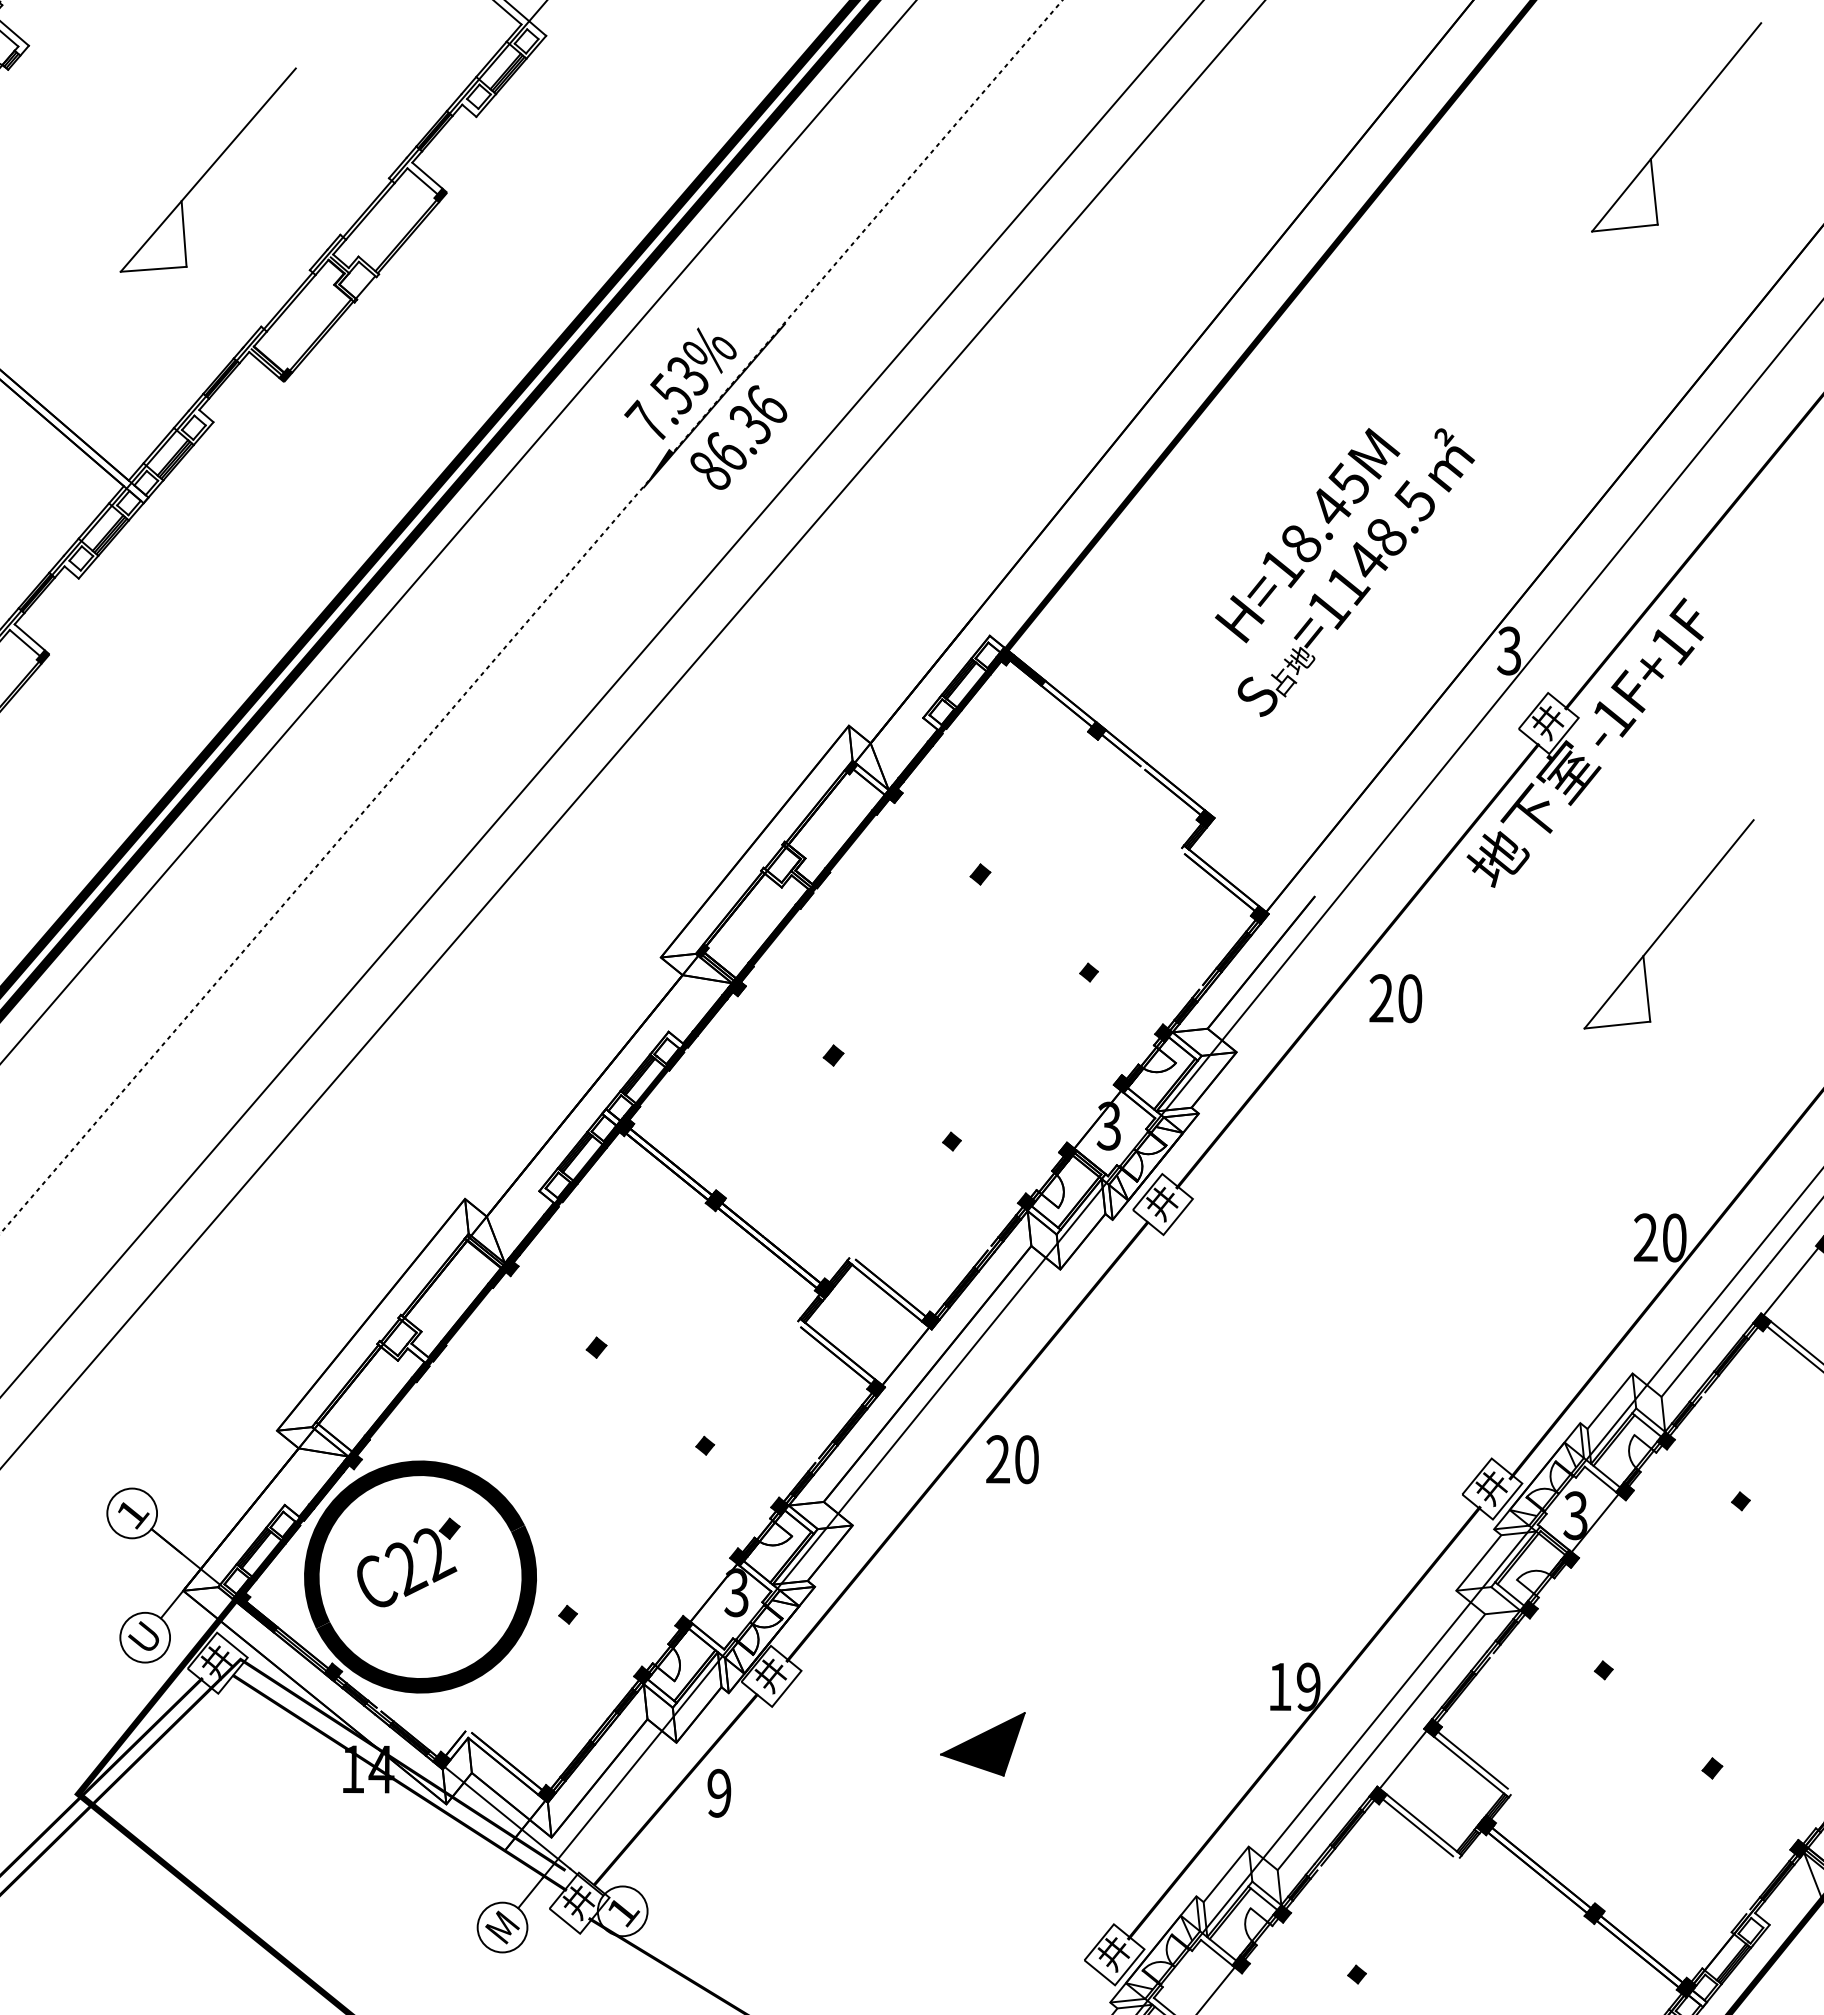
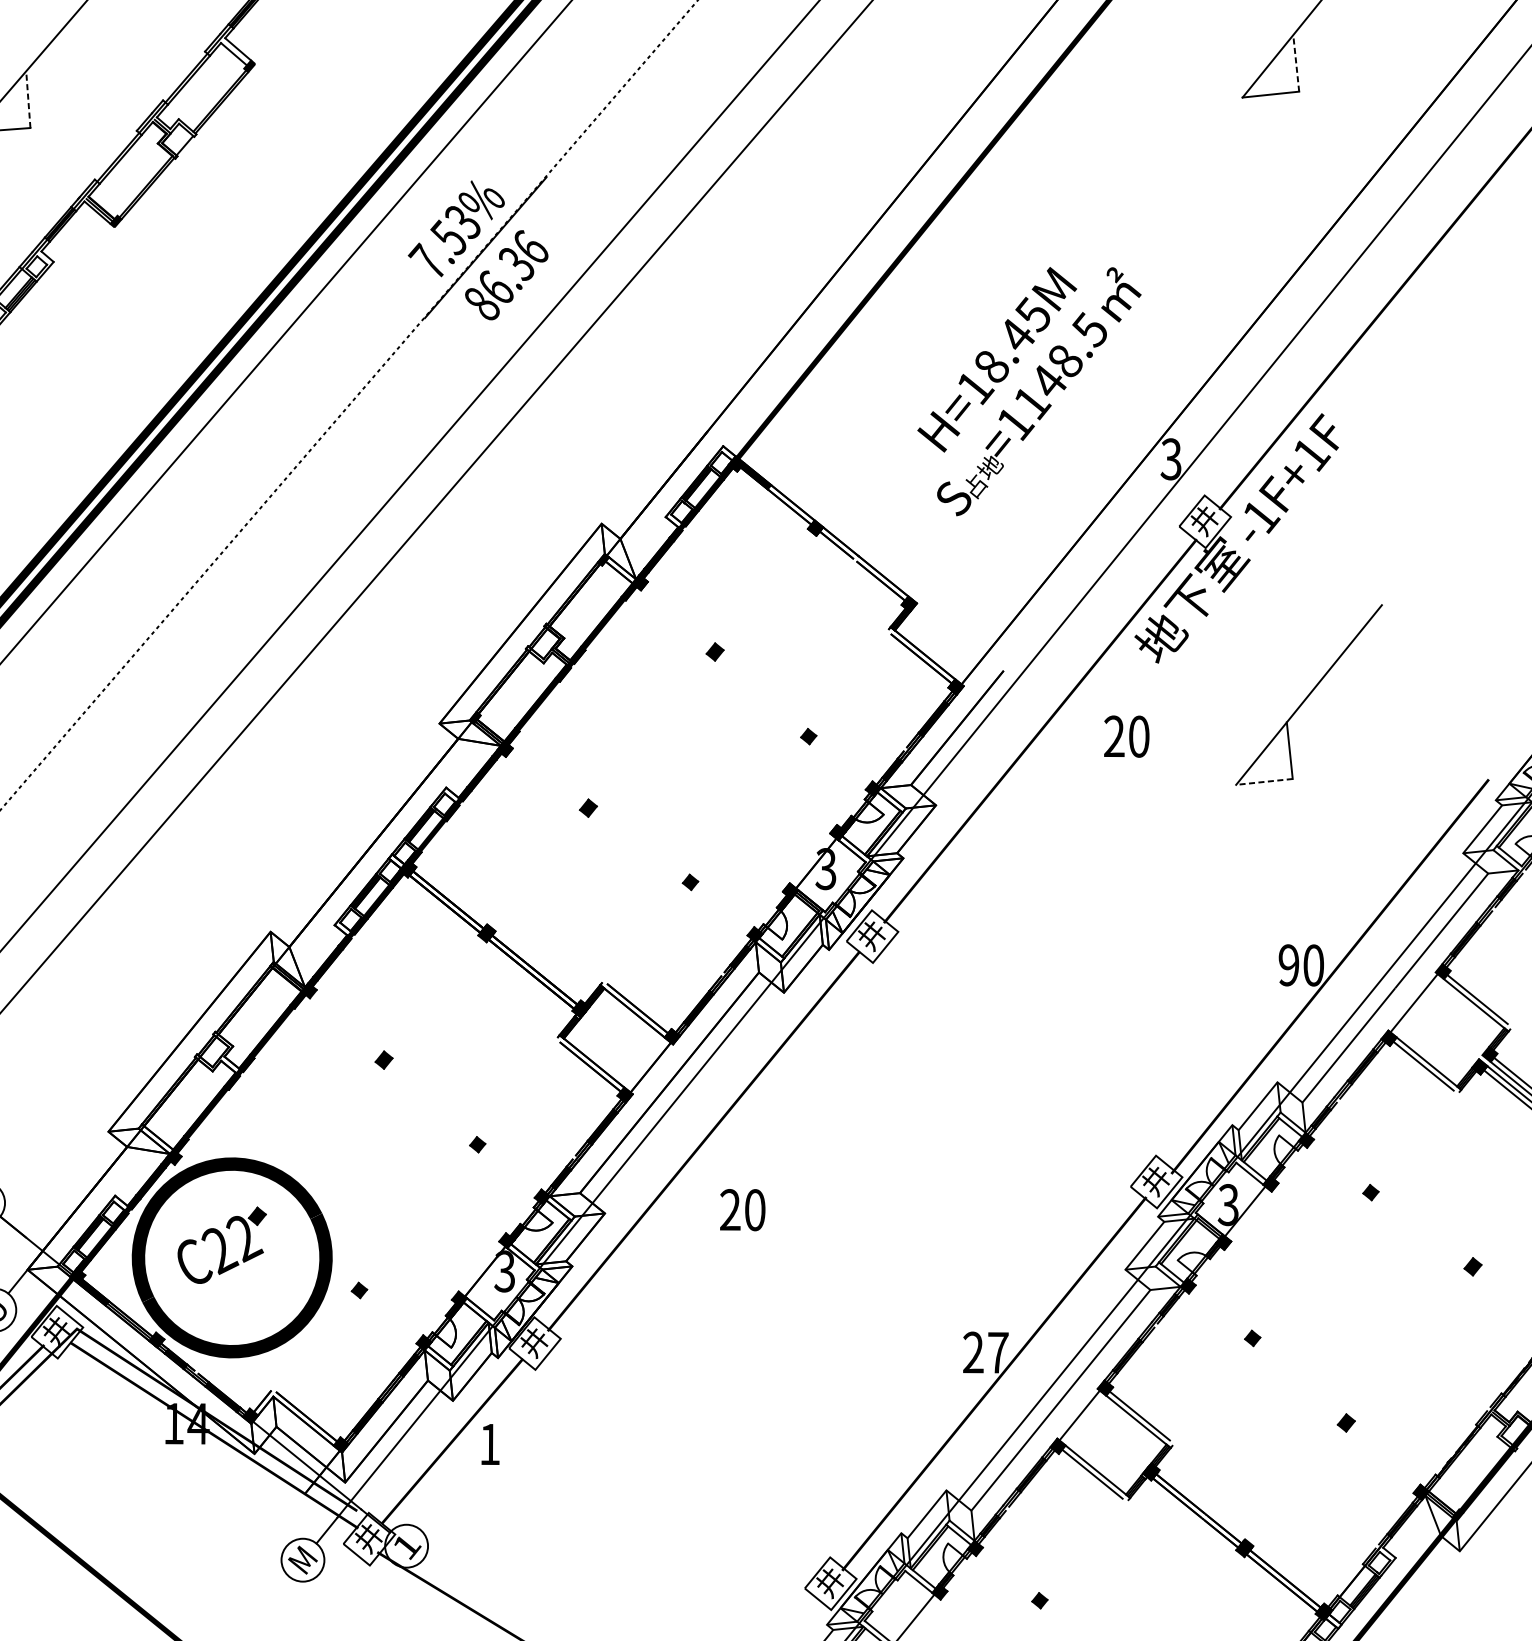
line: (1654, 191) -> (1296, 63), solid -> dashed
line: (184, 233) -> (28, 99), solid -> dashed
fill: (658, 468) -> (437, 301), removed
text: (1395, 998) -> (1126, 736), moved
line: (1617, 1025) -> (1264, 782), solid -> dashed
text: (1645, 1237) -> (1288, 965), 20 -> 90
text: (1012, 1459) -> (742, 1210), moved
text: (1294, 1686) -> (985, 1352), 19 -> 27
part: (982, 1744) -> (716, 1402), removed
text: (719, 1792) -> (490, 1443), 9 -> 1

